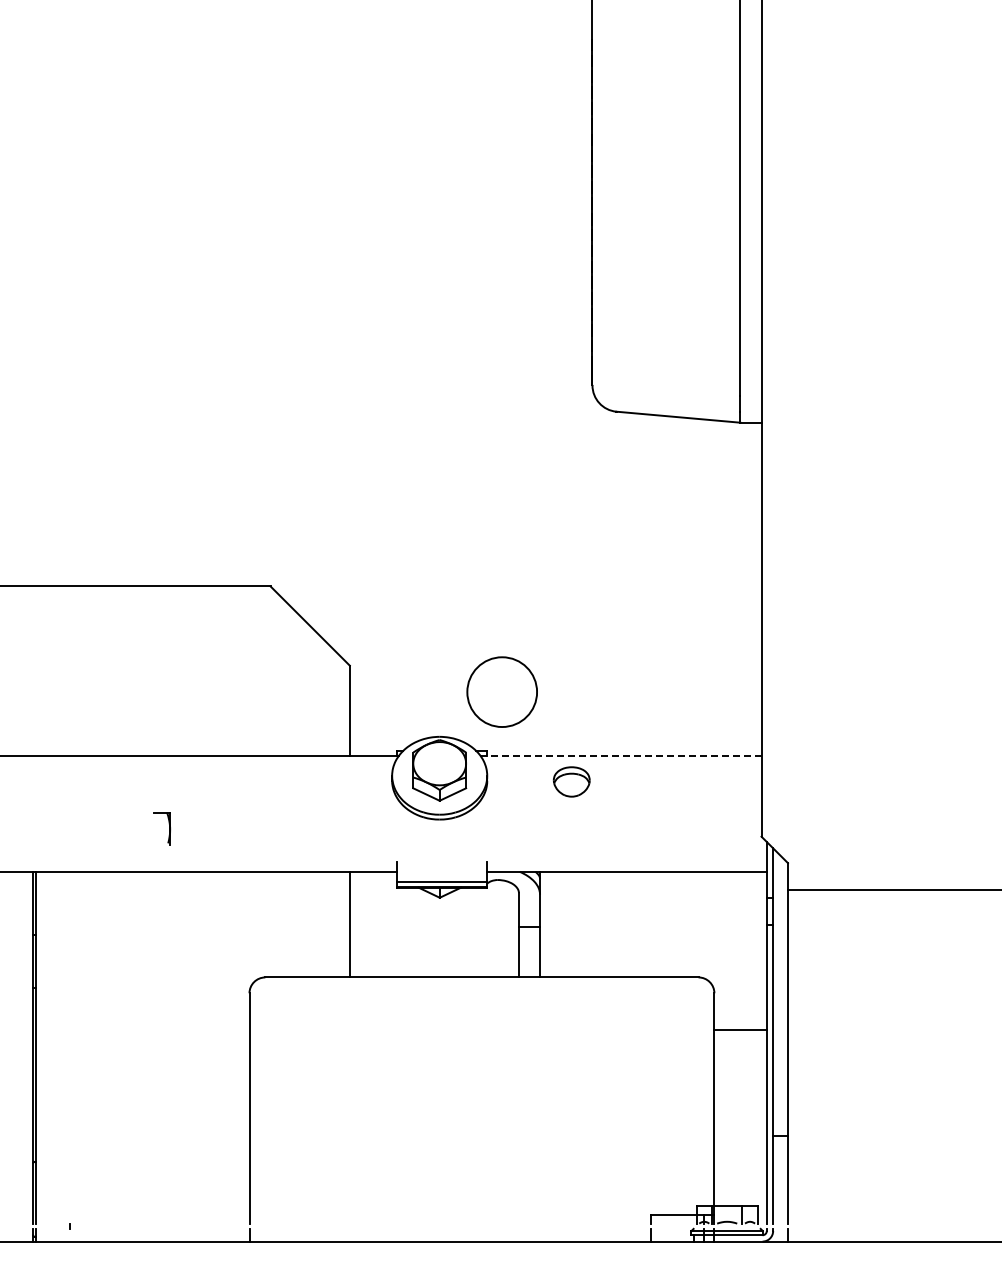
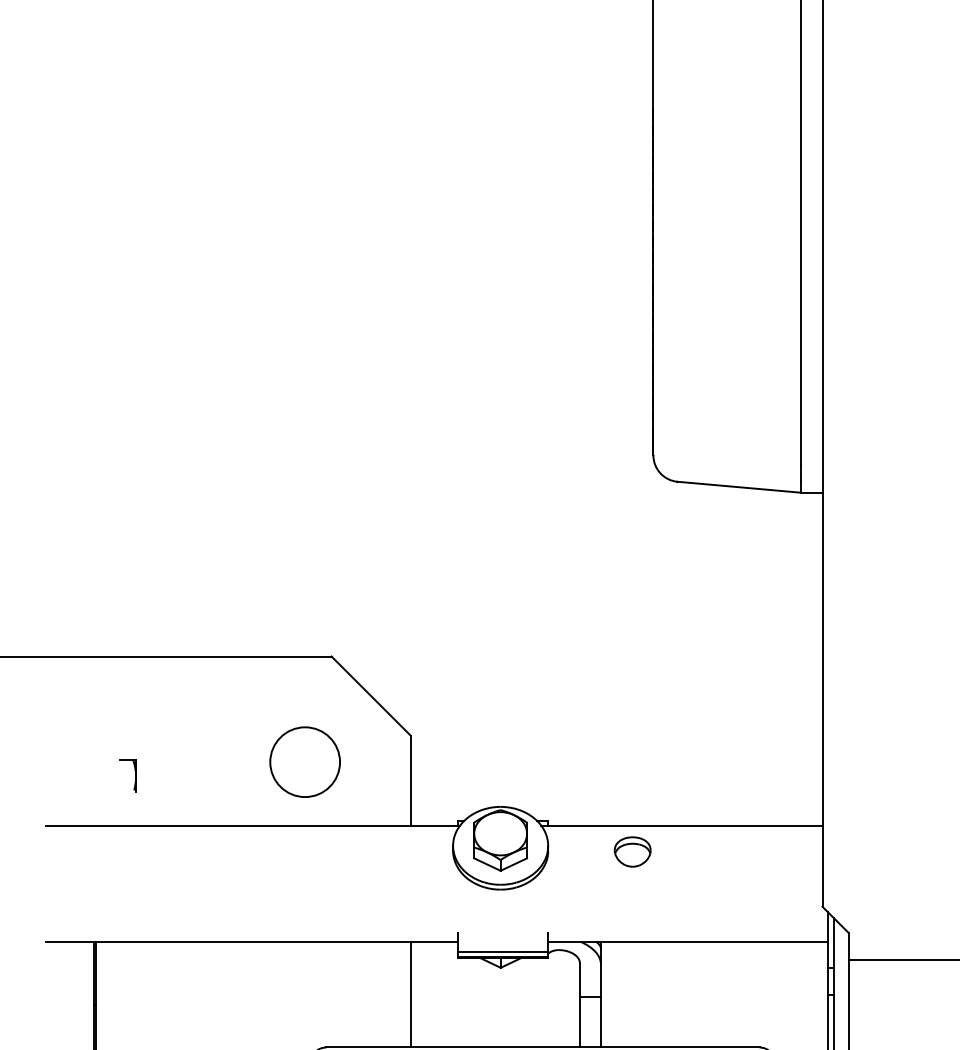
circle: (501, 691) -> (304, 761), moved
line: (620, 755) -> (681, 825), dashed -> solid
part: (169, 828) -> (135, 775), moved

